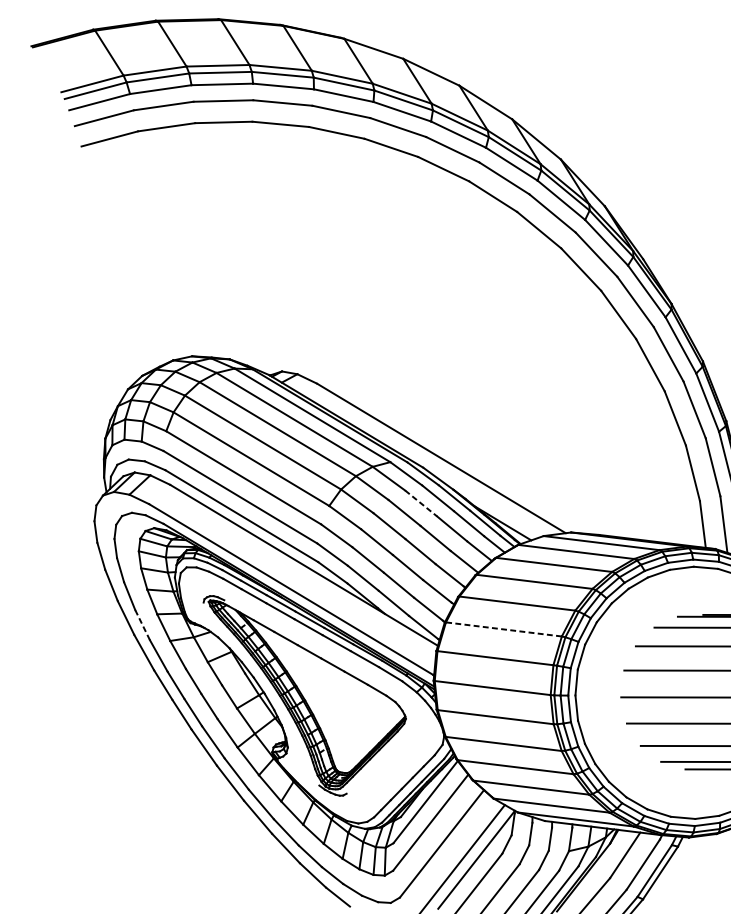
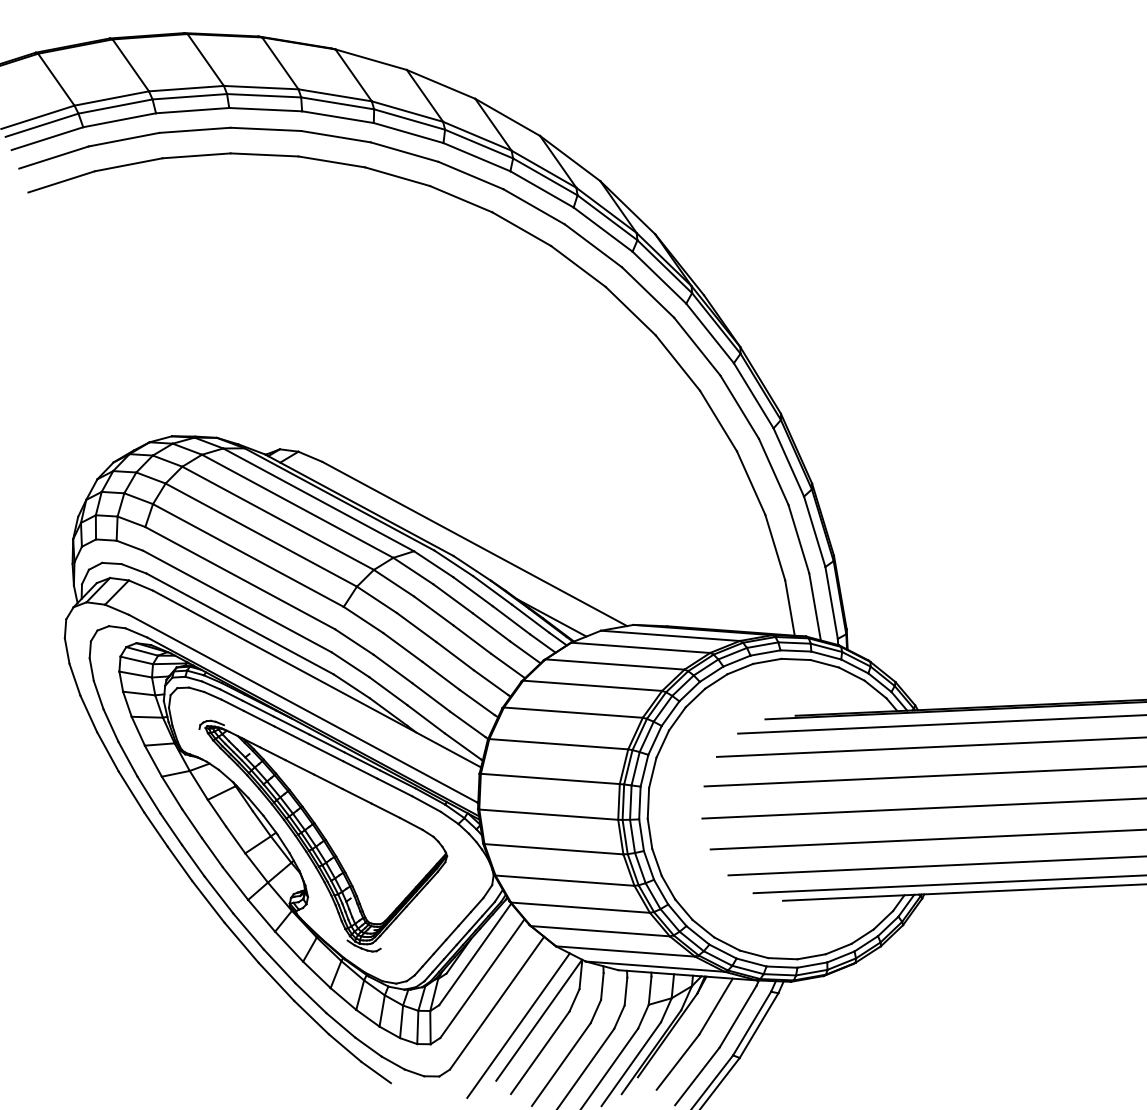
line: (421, 503) -> (453, 598), dashed -> solid
line: (142, 625) -> (128, 759), dashed -> solid
line: (503, 629) -> (558, 744), dashed -> solid

